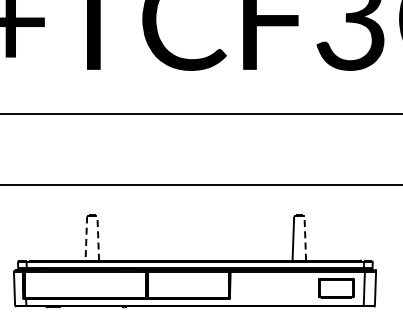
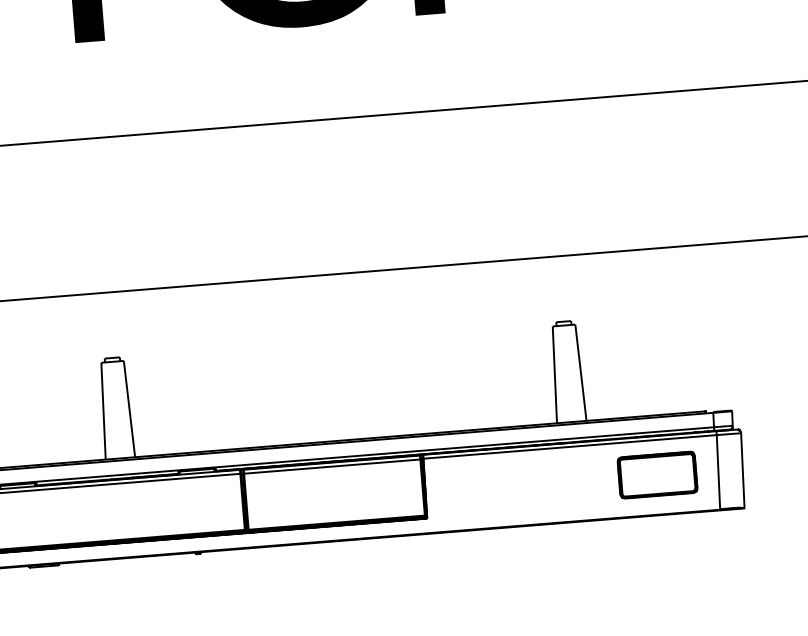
line: (98, 238) -> (129, 408), dashed -> solid
line: (305, 238) -> (581, 372), dashed -> solid
line: (86, 239) -> (103, 413), dashed -> solid

